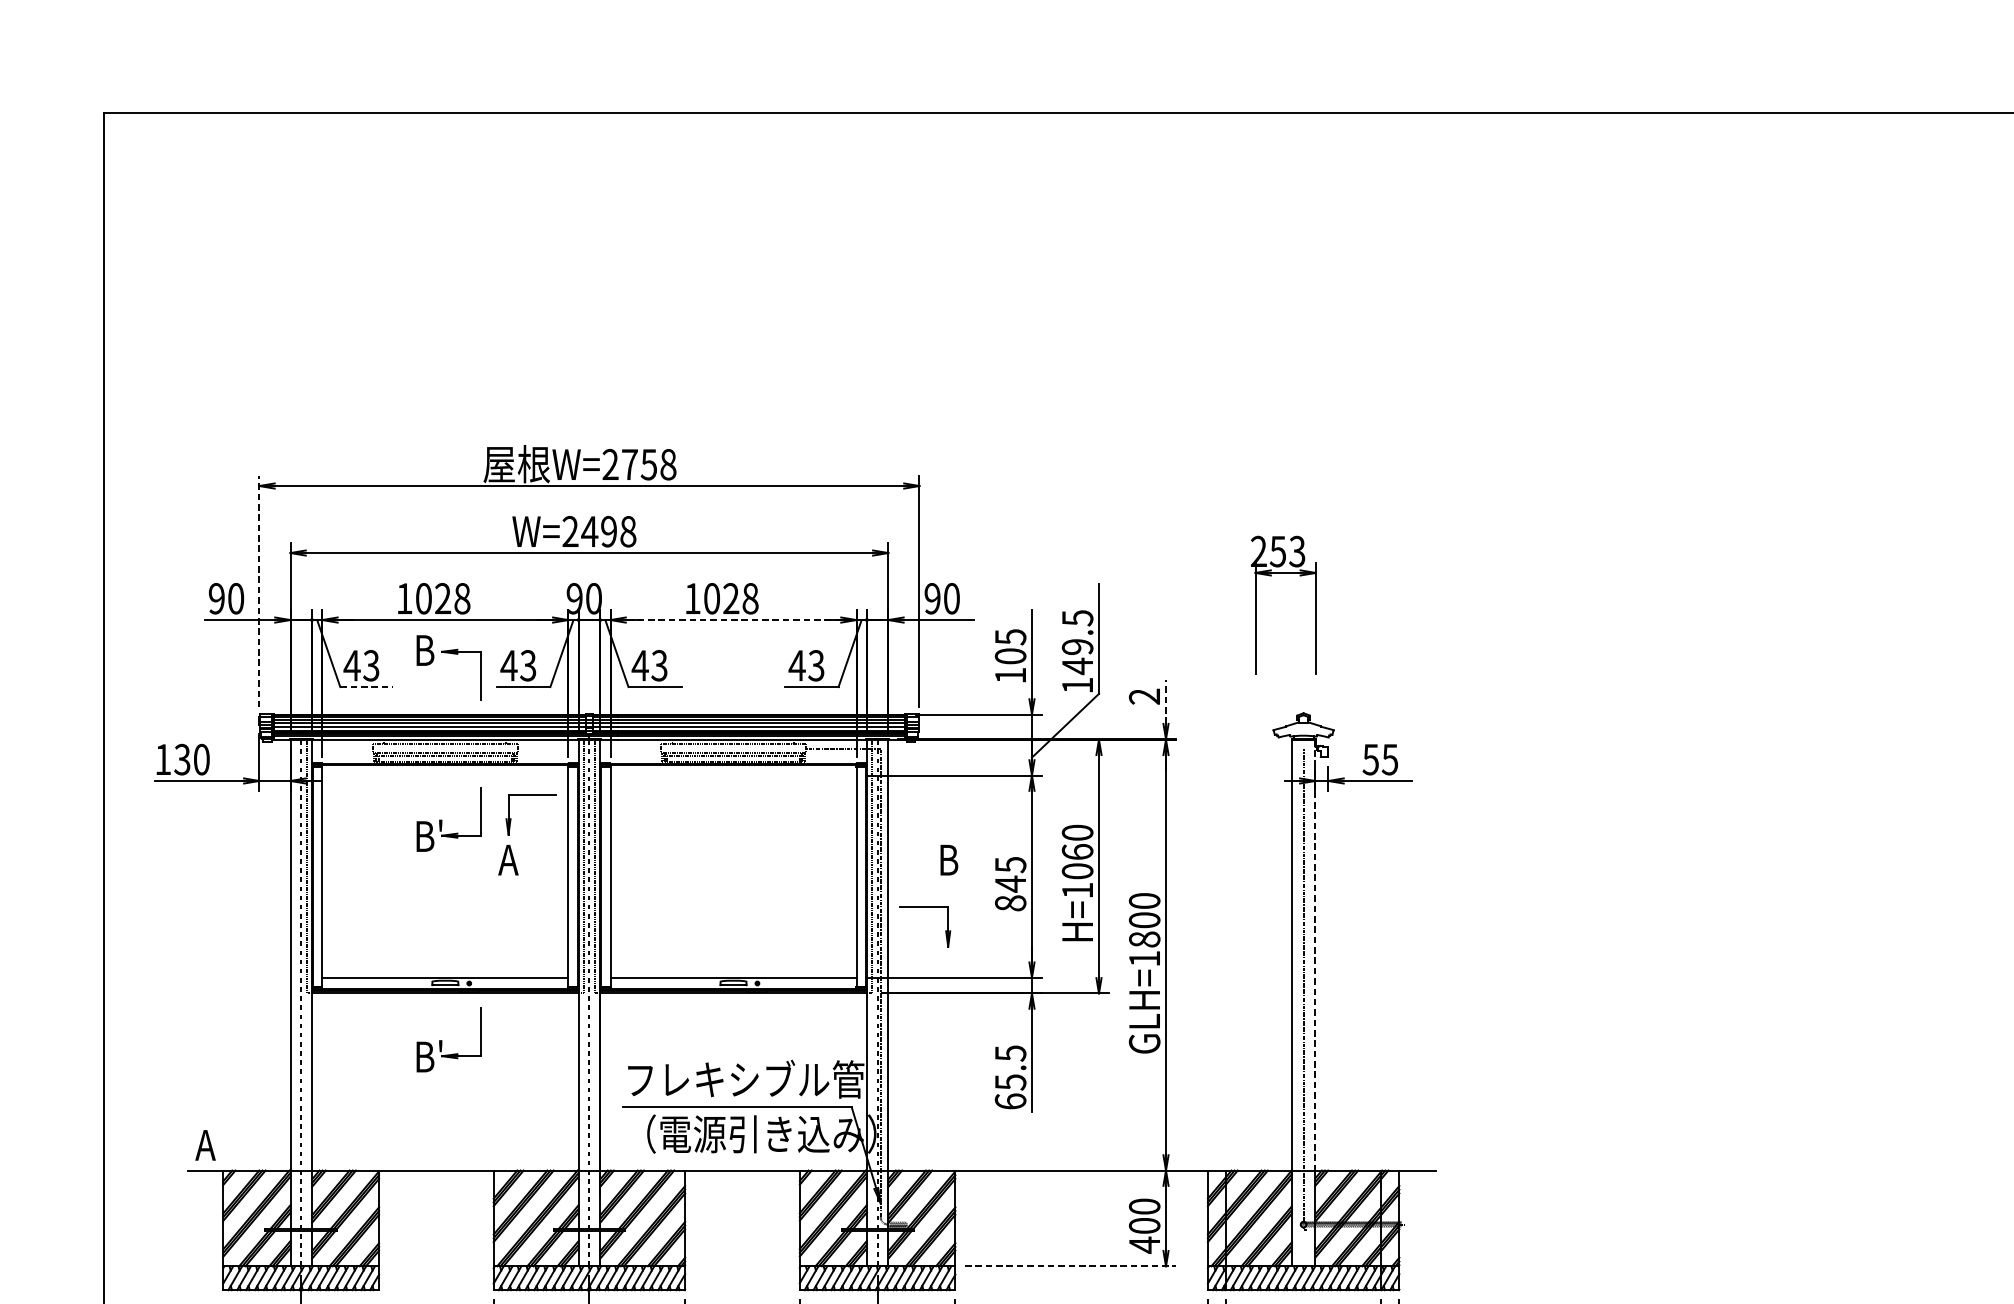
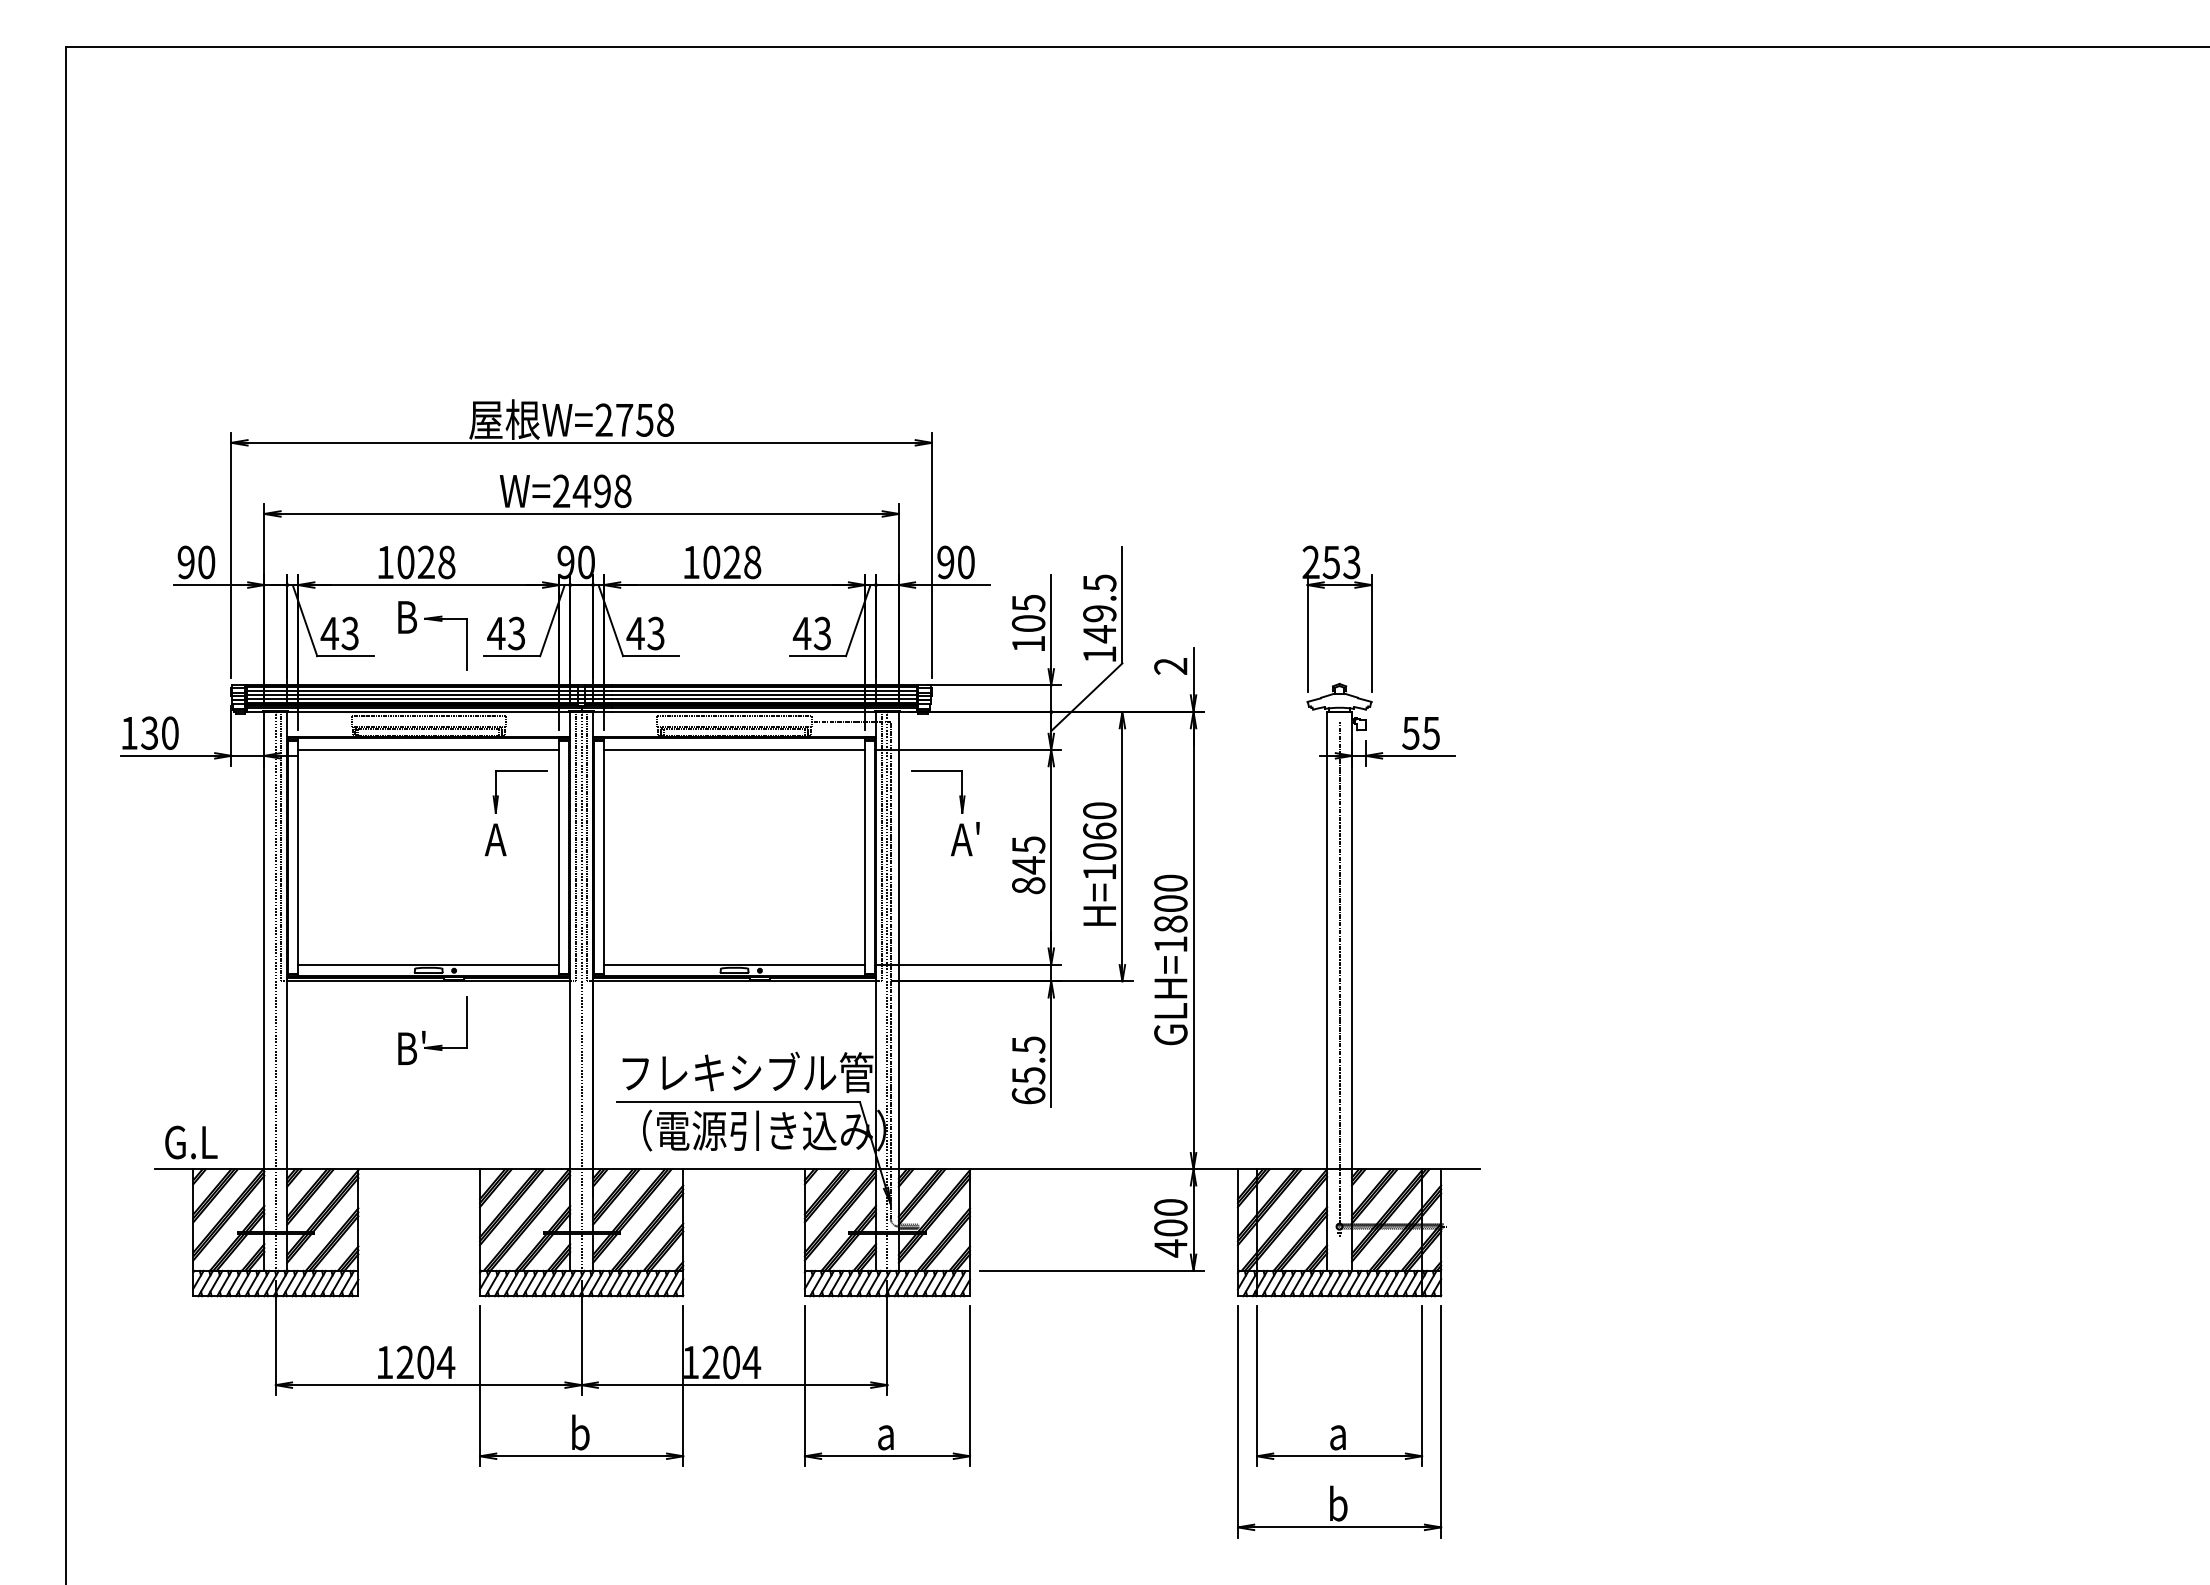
line: (259, 592) -> (231, 555), dashed -> solid
part: (1256, 604) -> (1308, 618), moved
line: (733, 620) -> (734, 585), dashed -> solid
line: (366, 687) -> (345, 656), dashed -> solid
line: (1165, 701) -> (1193, 671), dashed -> solid
line: (445, 775) -> (428, 750), added
line: (733, 775) -> (734, 750), added
part: (442, 820) -> (425, 797), removed
text: (950, 859) -> (964, 839), B -> A'
part: (925, 907) -> (938, 771), moved
line: (1315, 954) -> (1352, 940), dashed -> solid
text: (220, 1145) -> (190, 1142), A -> G.L
line: (1069, 1265) -> (1091, 1270), dashed -> solid

